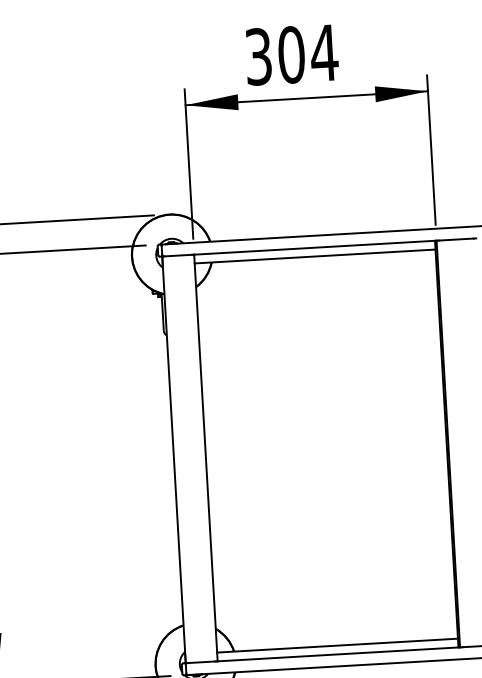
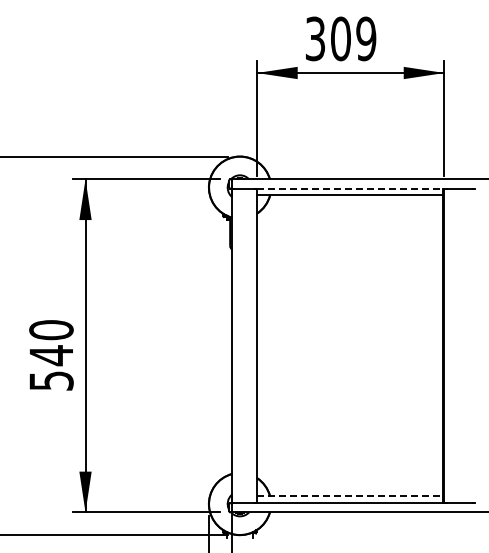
text: (323, 52) -> (365, 38), 304 -> 309
line: (315, 247) -> (350, 188), solid -> dashed
line: (338, 645) -> (350, 496), solid -> dashed

